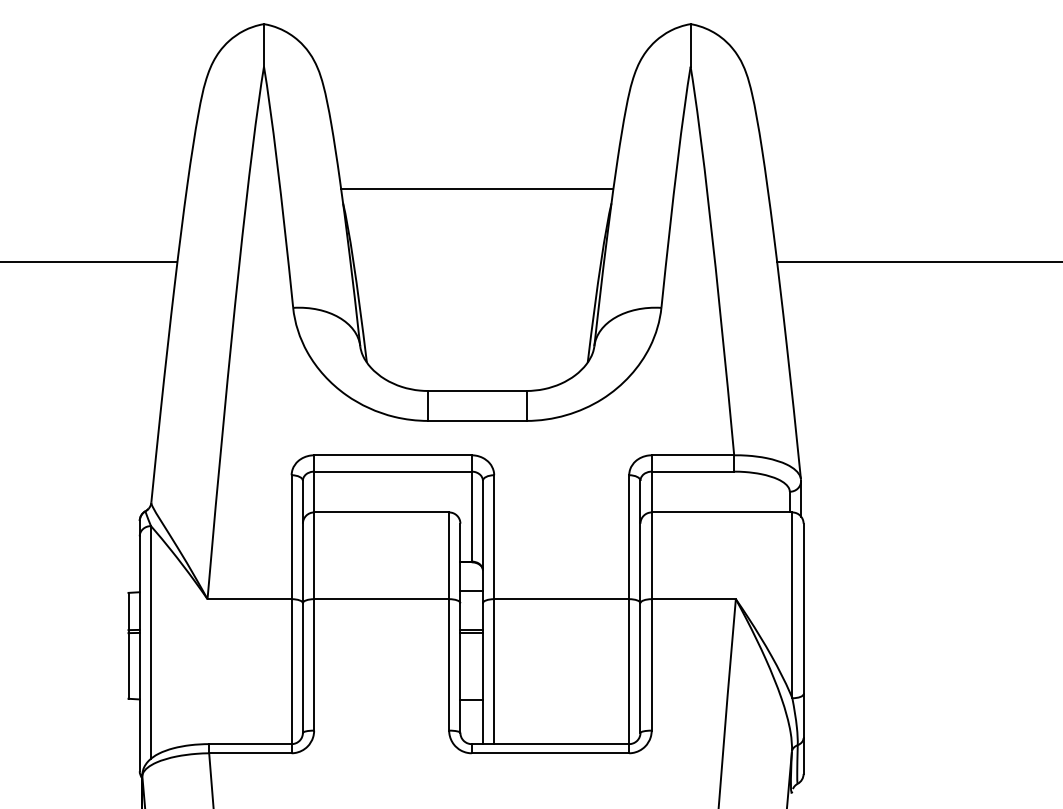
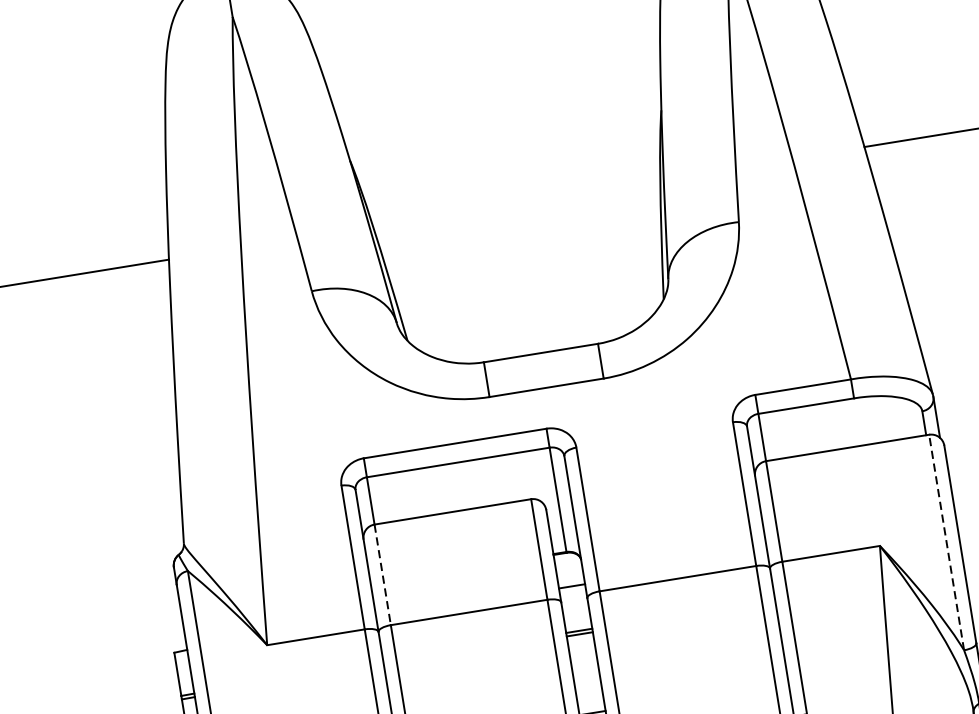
line: (477, 188) -> (503, 118), removed
line: (314, 556) -> (383, 575), solid -> dashed
line: (792, 605) -> (946, 542), solid -> dashed

